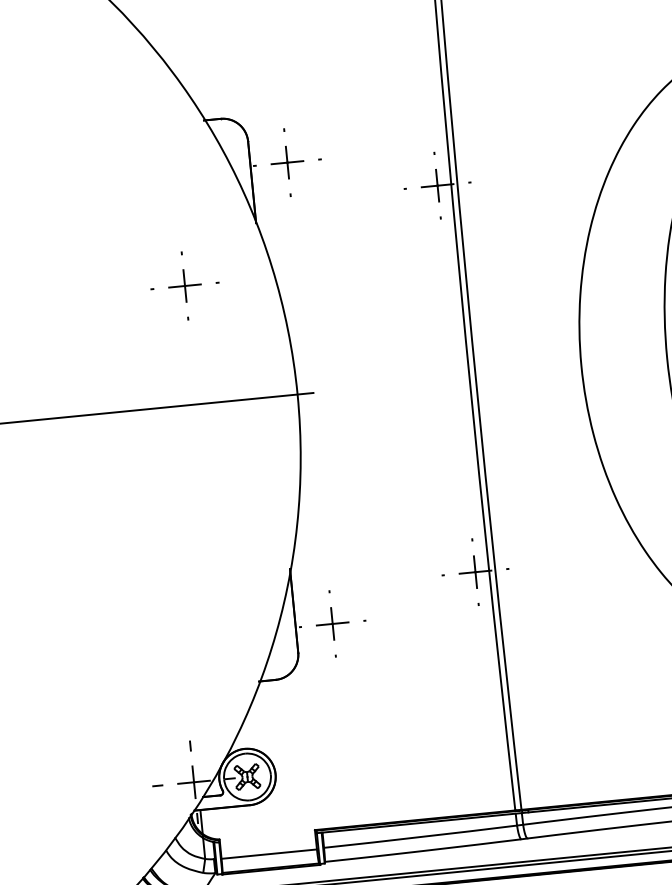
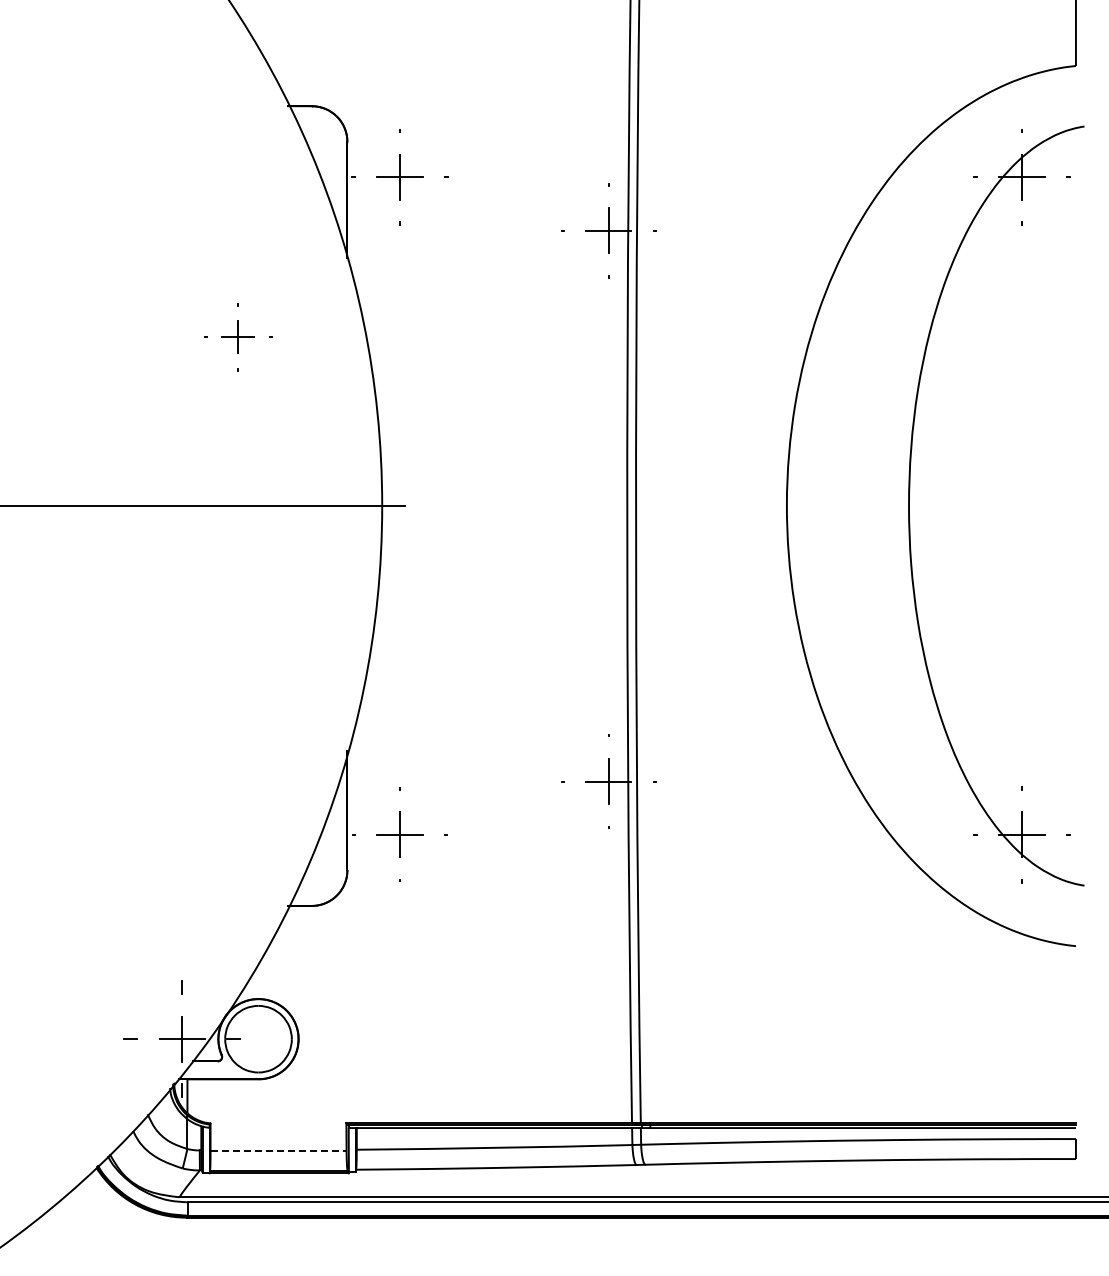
part: (184, 285) -> (237, 336), size x0.7
part: (247, 777) -> (258, 1039), removed
line: (269, 854) -> (279, 1151), solid -> dashed

